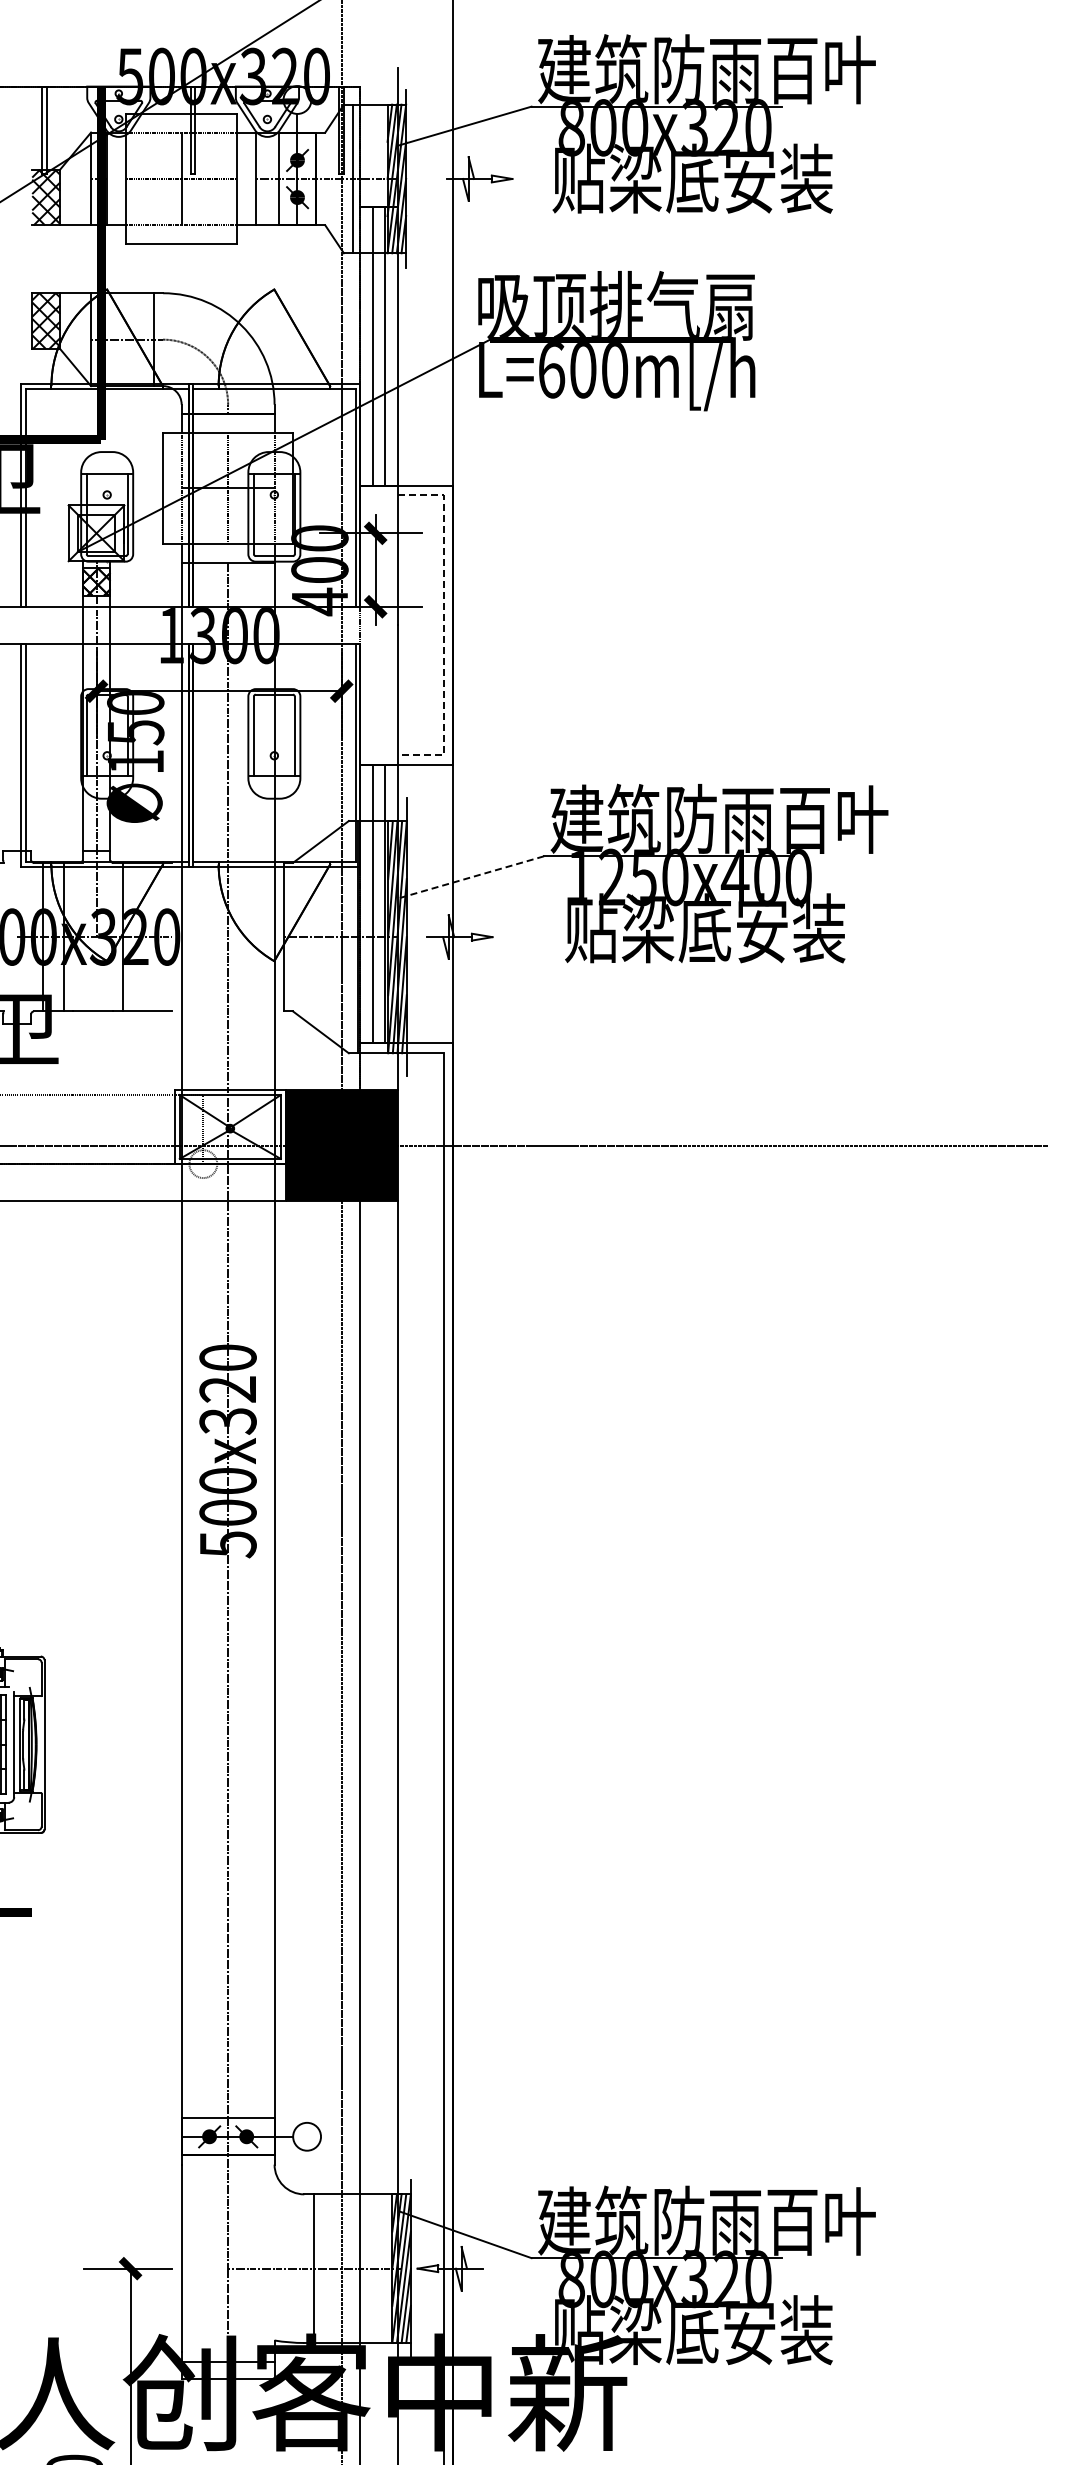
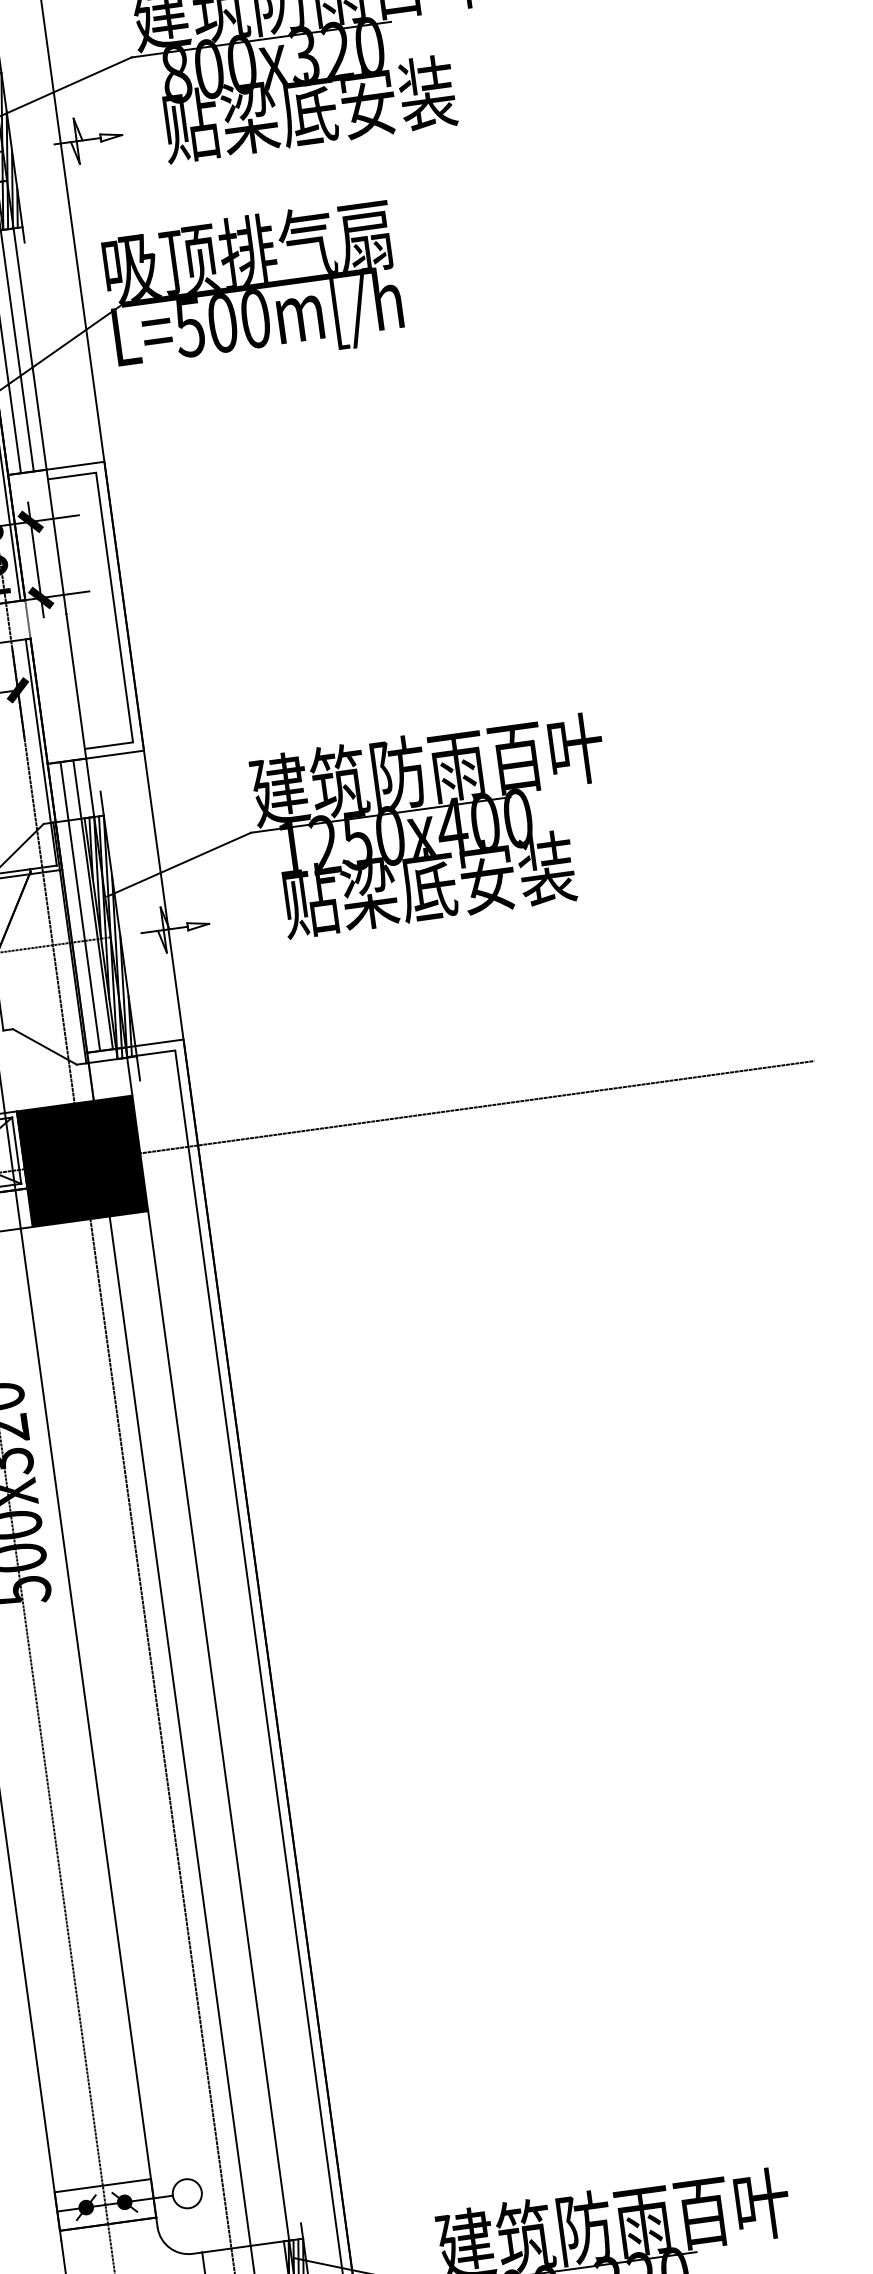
text: (551, 370) -> (189, 328), L=600m[/h -> L=500m[/h
line: (443, 625) -> (114, 607), dashed -> solid
line: (471, 877) -> (178, 865), dashed -> solid

